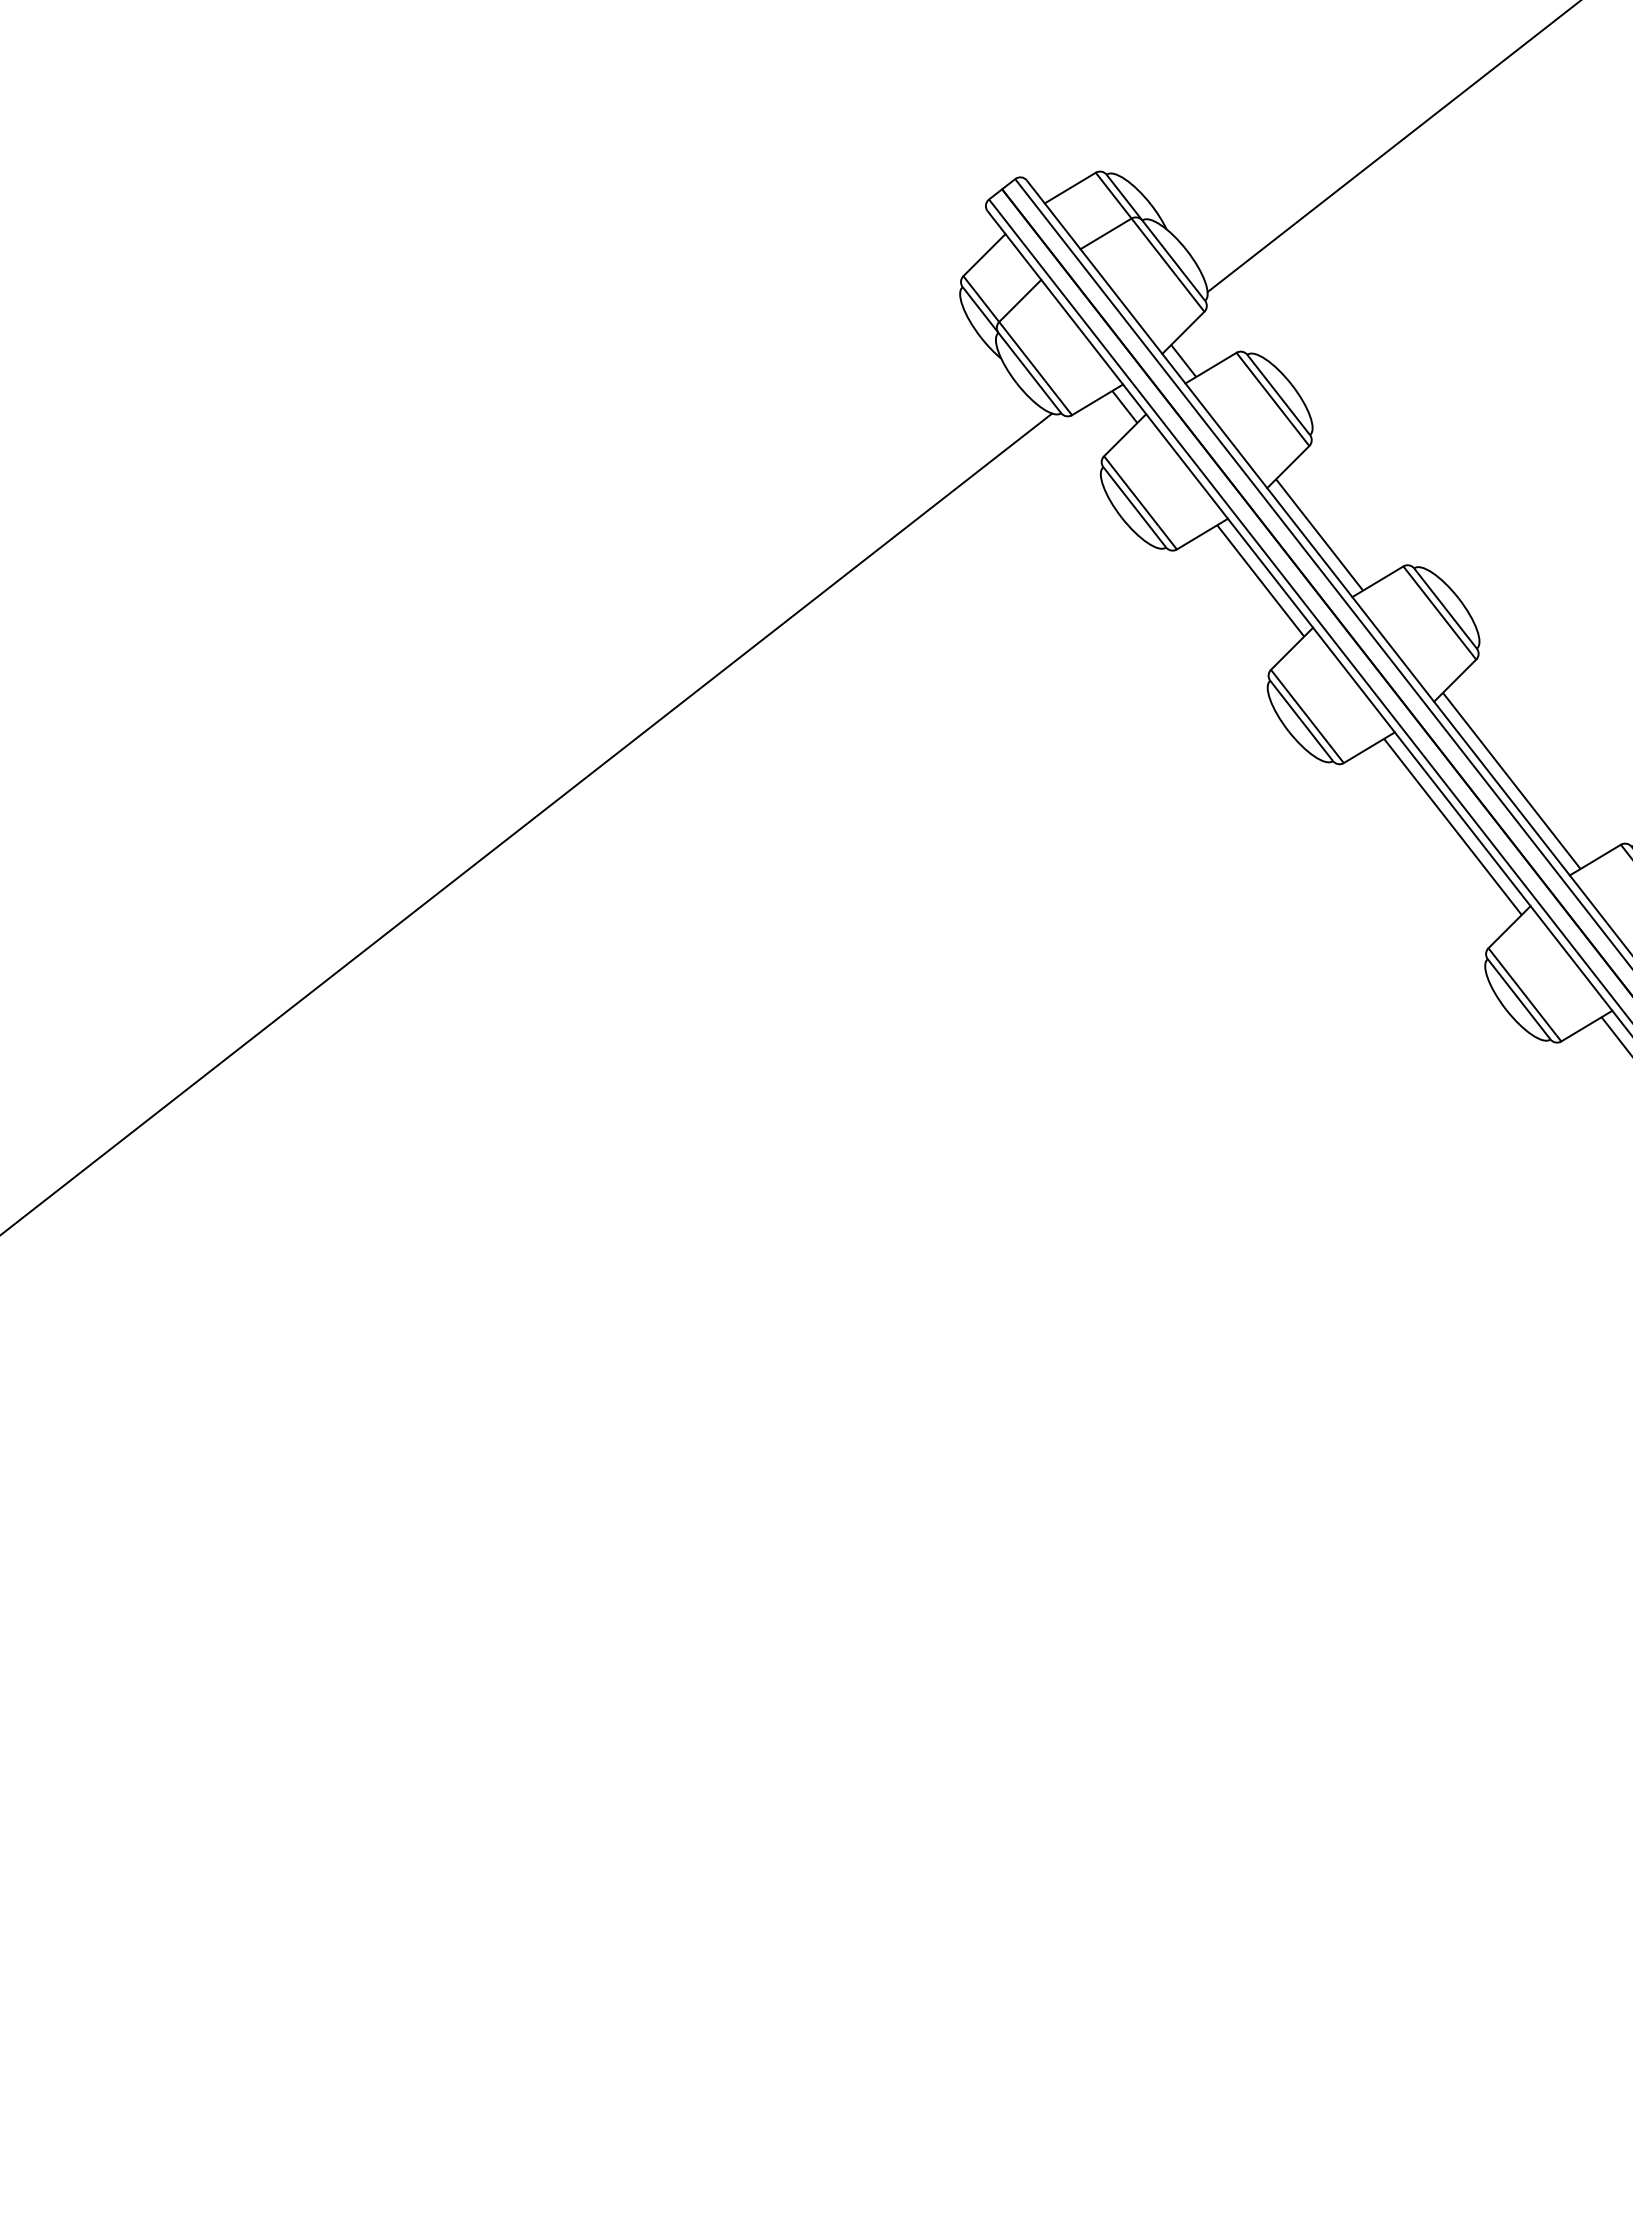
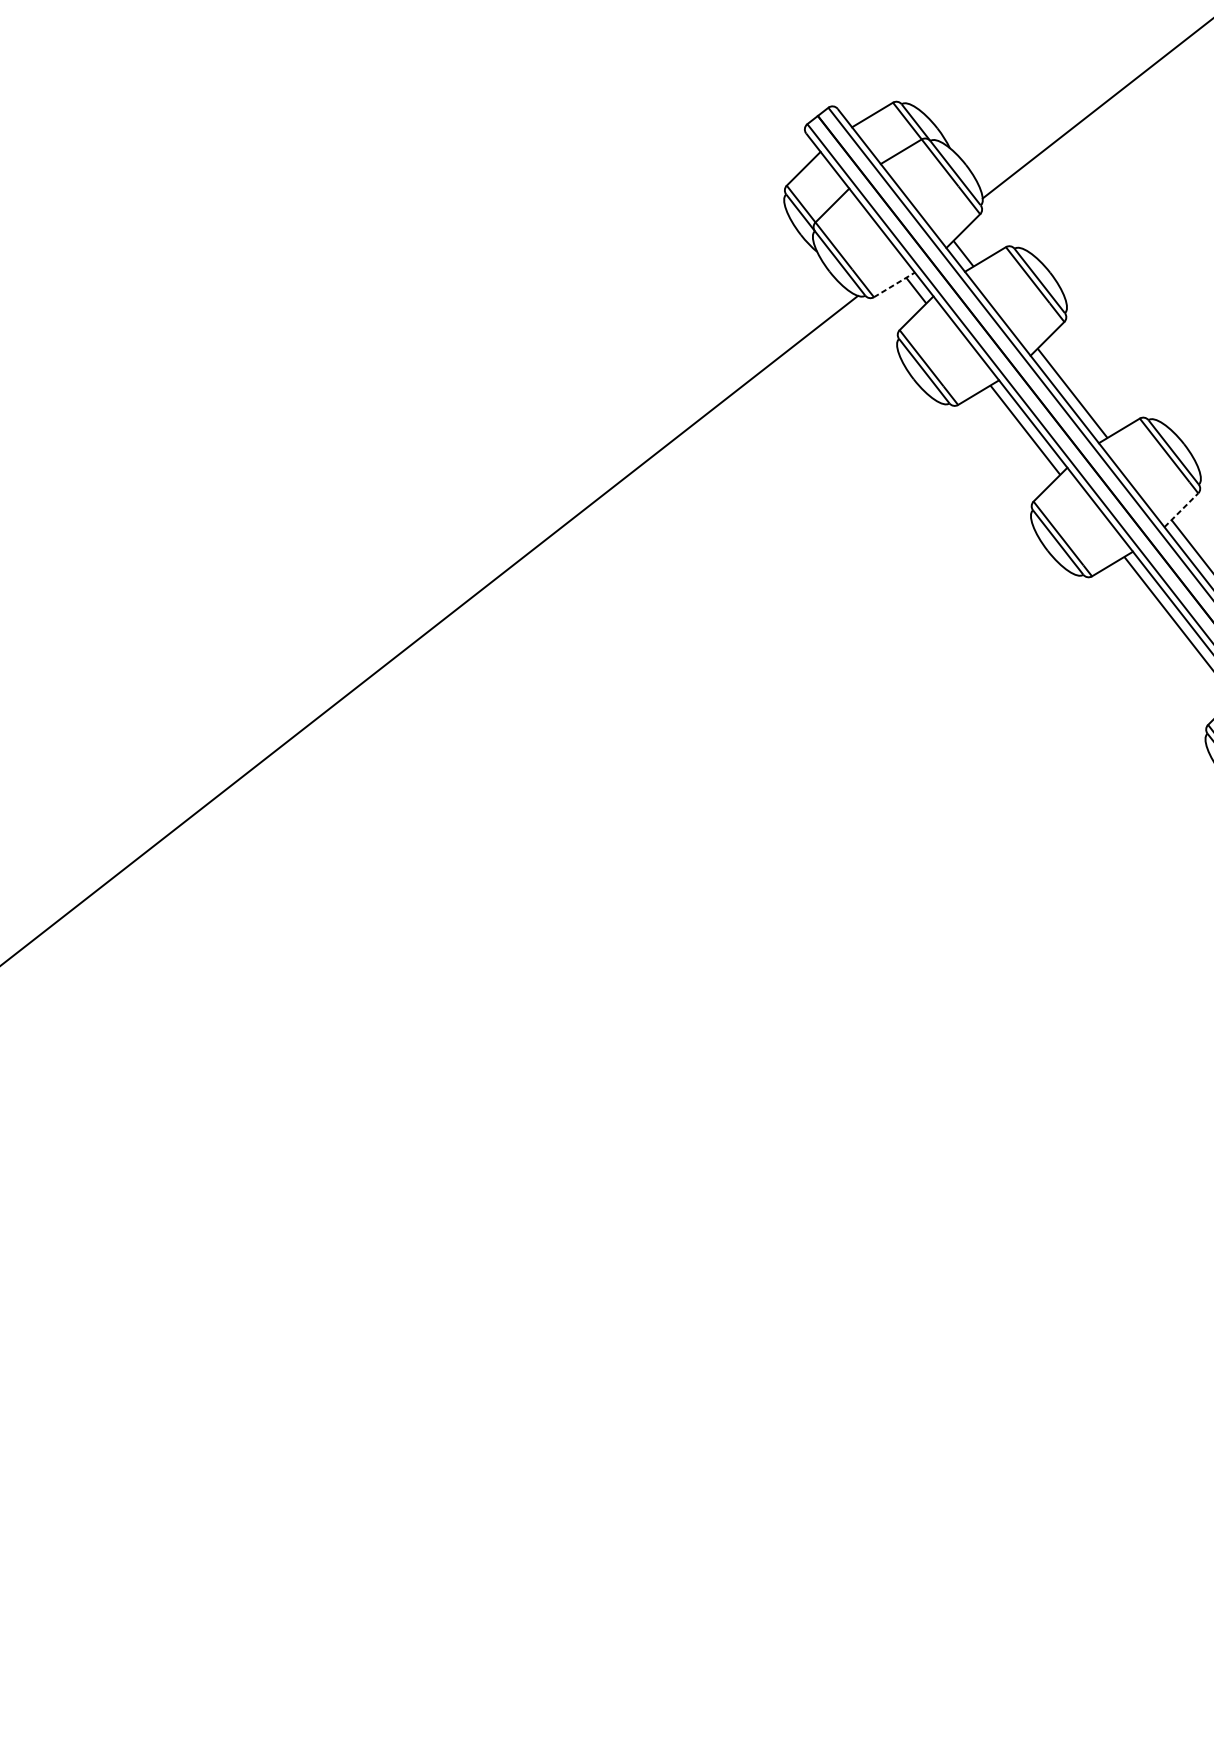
line: (1097, 399) -> (894, 284), solid -> dashed
line: (1455, 680) -> (1181, 510), solid -> dashed

